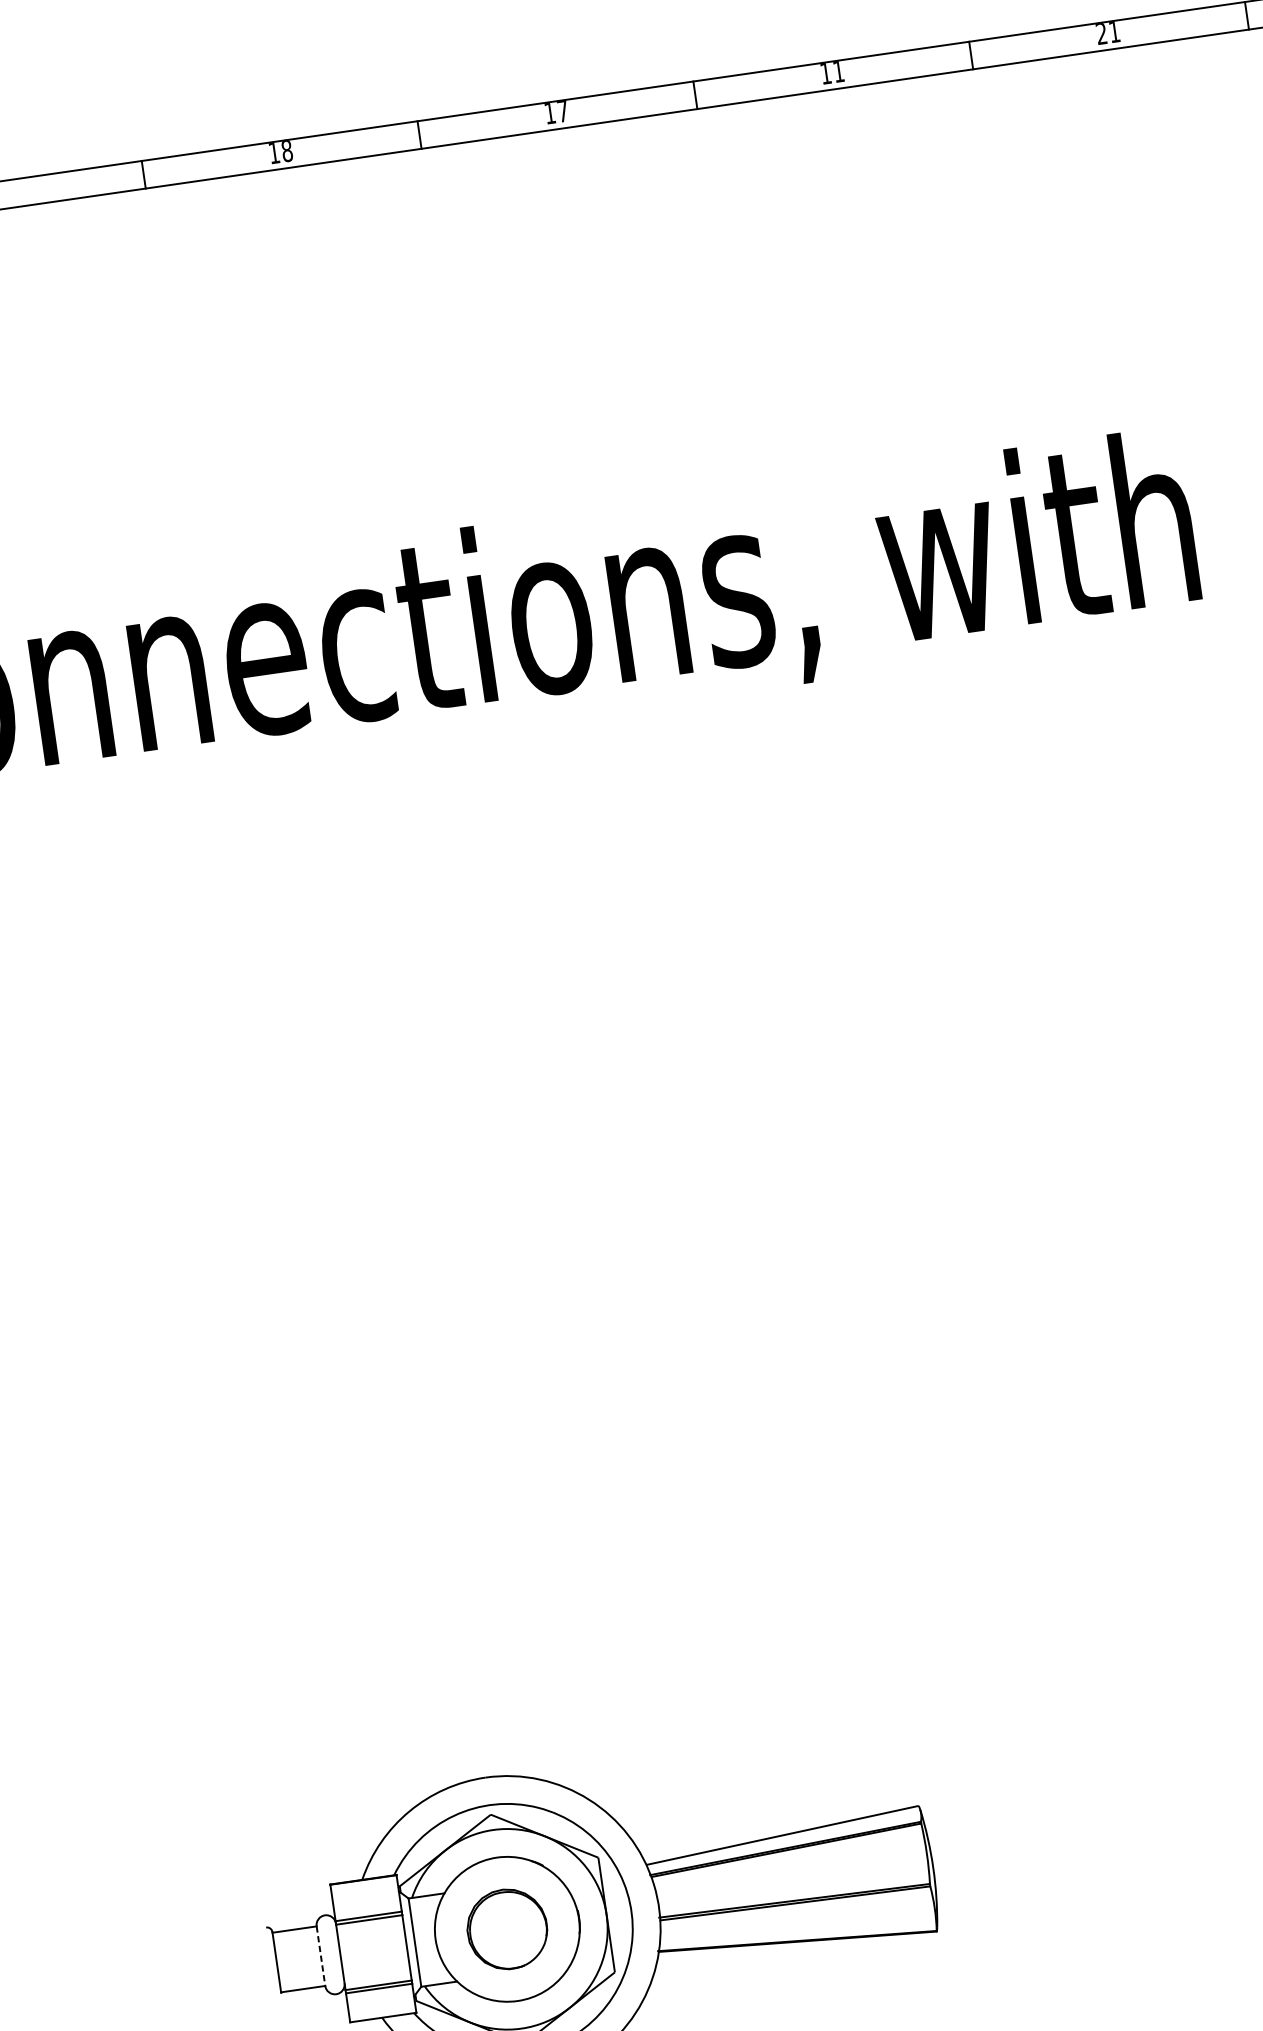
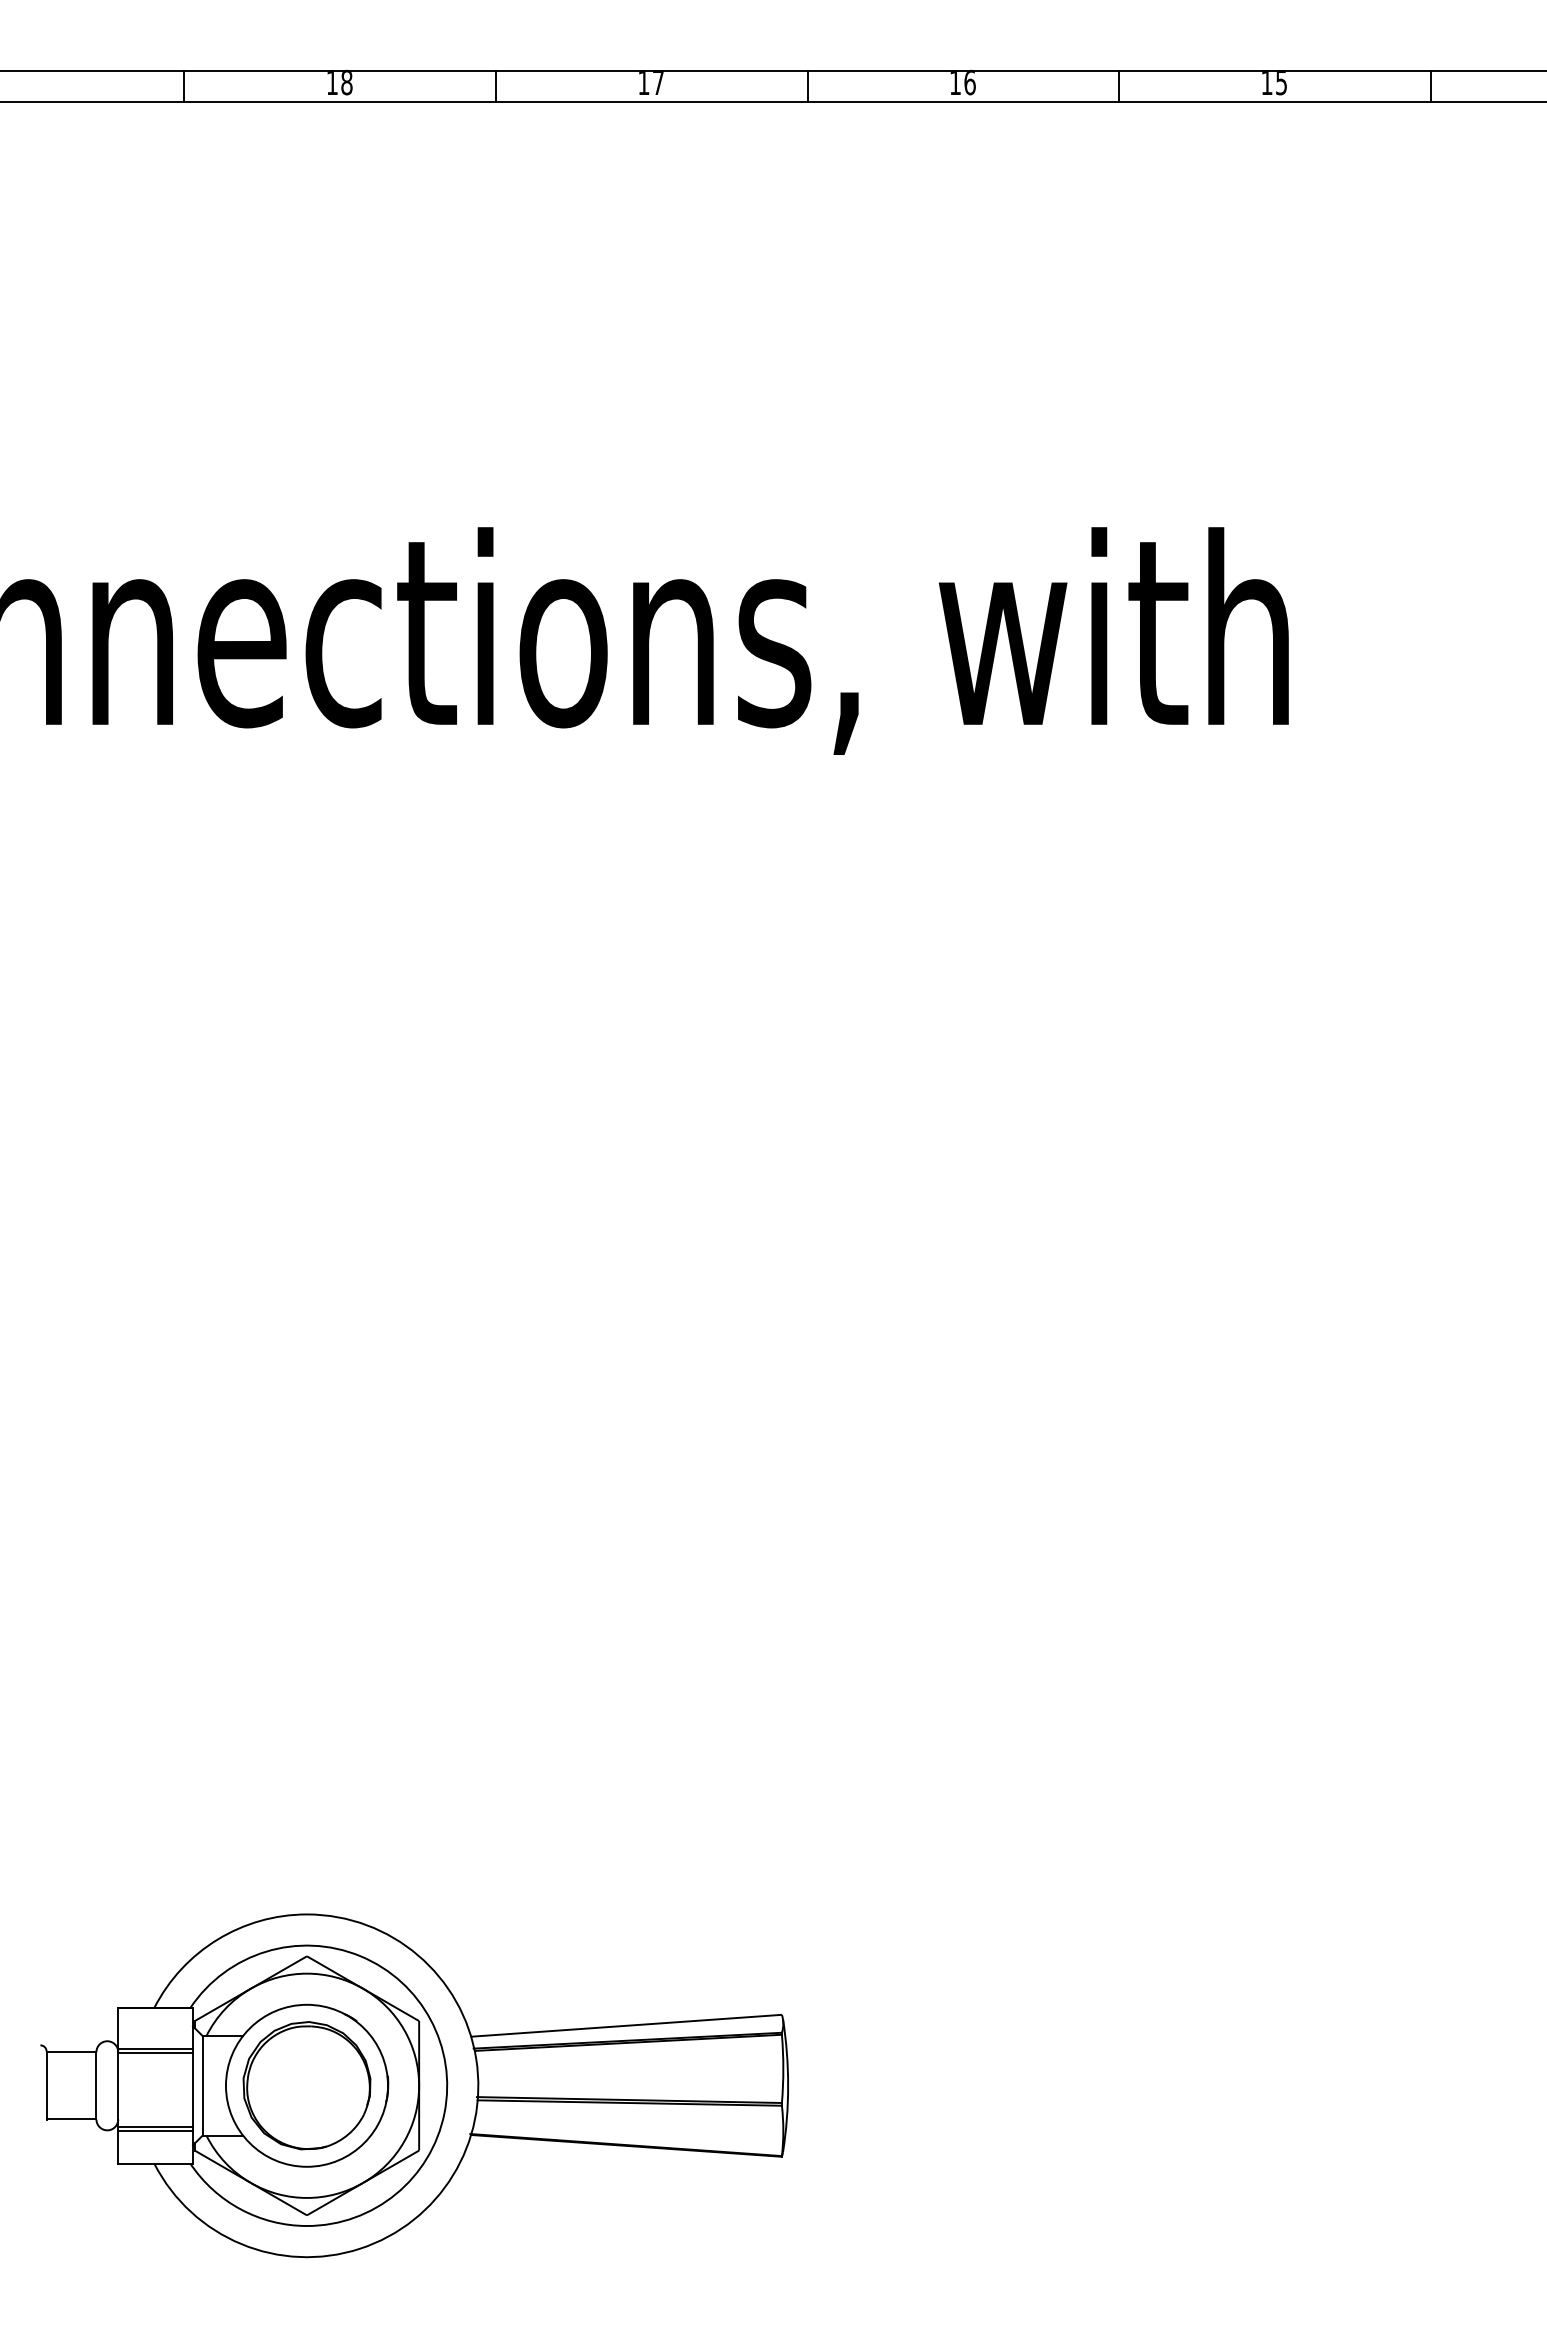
text: (1107, 32) -> (1273, 82), 21 -> 15
text: (838, 71) -> (969, 82), 11 -> 16
part: (506, 1929) -> (306, 2085), size x1.43
line: (320, 1955) -> (96, 2085), dashed -> solid

